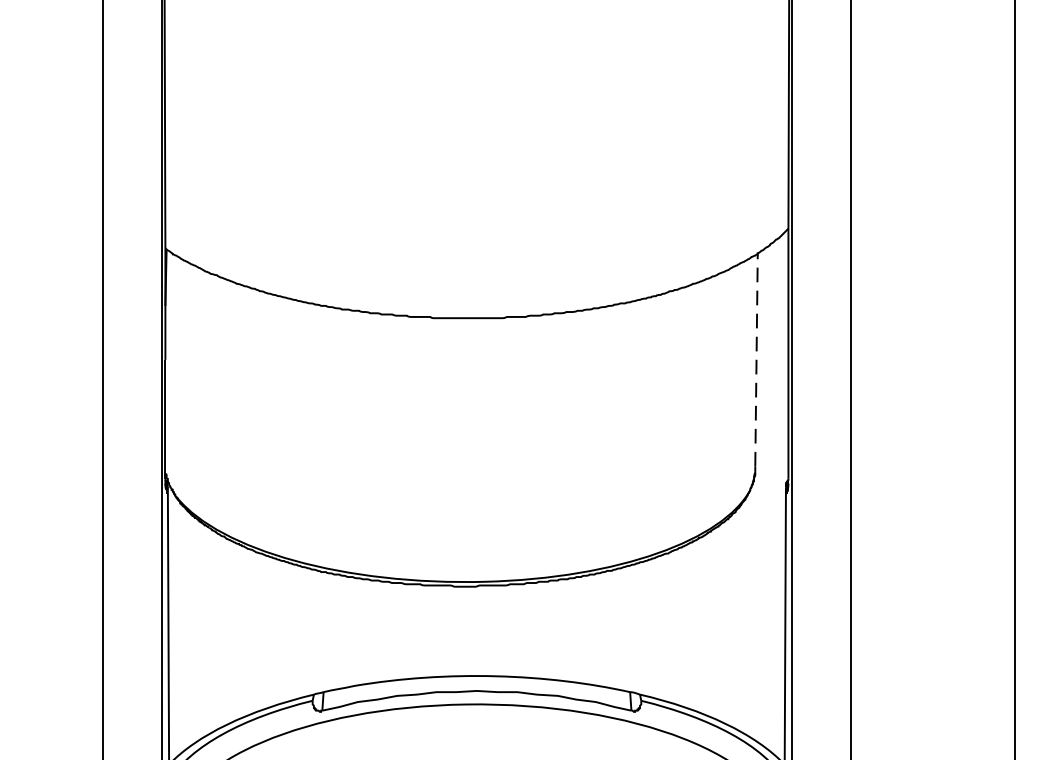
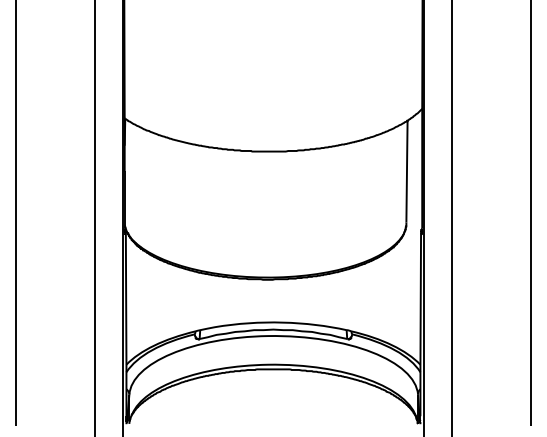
line: (755, 359) -> (406, 171), dashed -> solid

